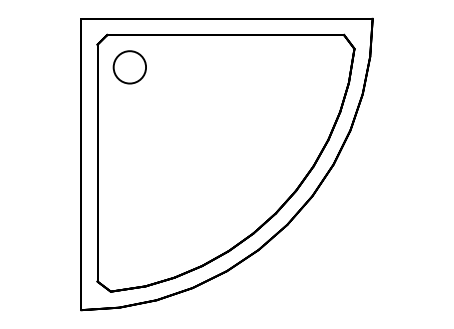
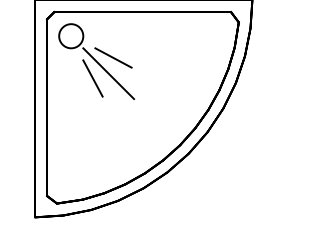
line: (186, 96) -> (113, 57), added
line: (180, 117) -> (109, 73), added
line: (158, 123) -> (92, 78), added

